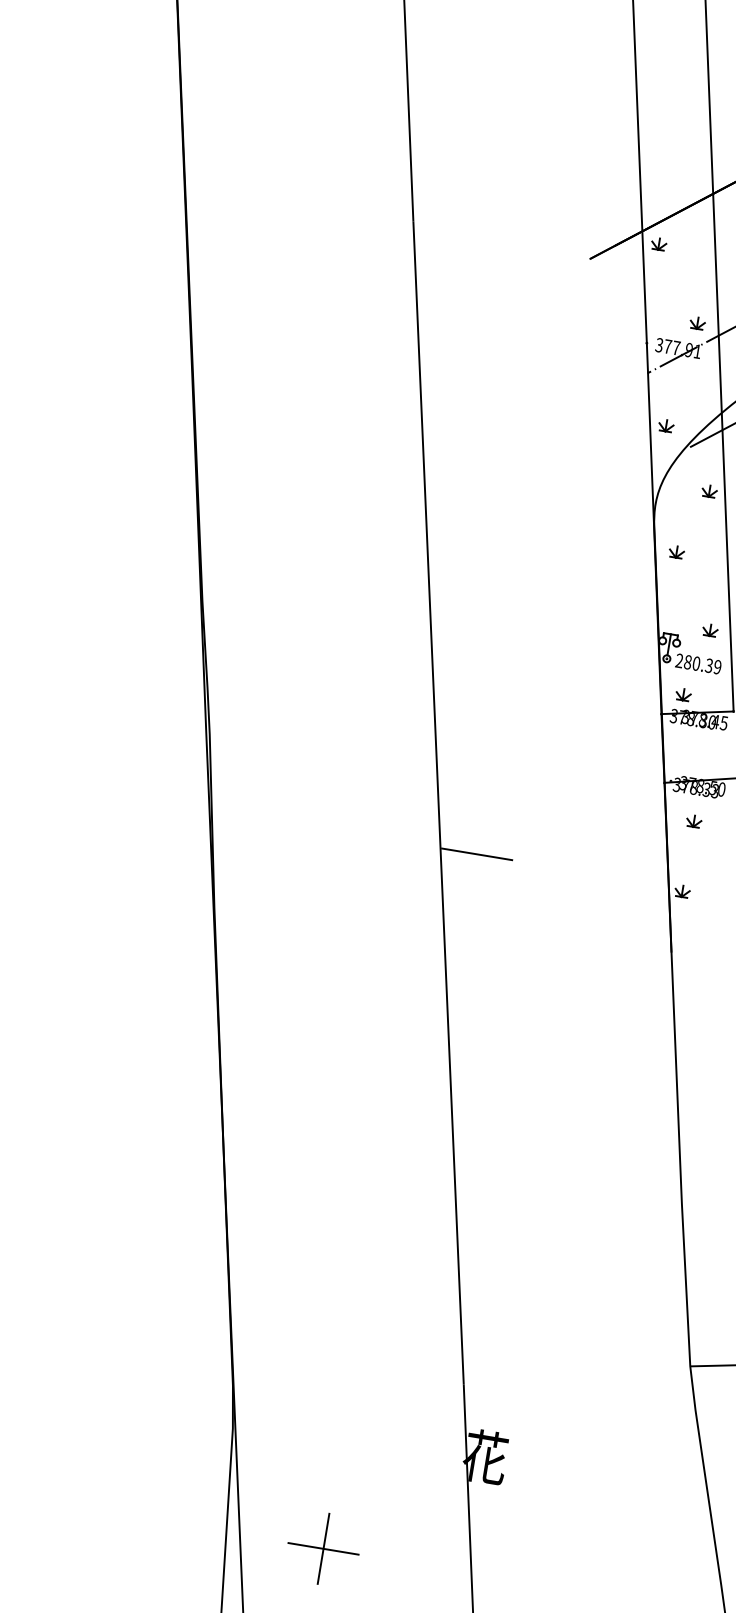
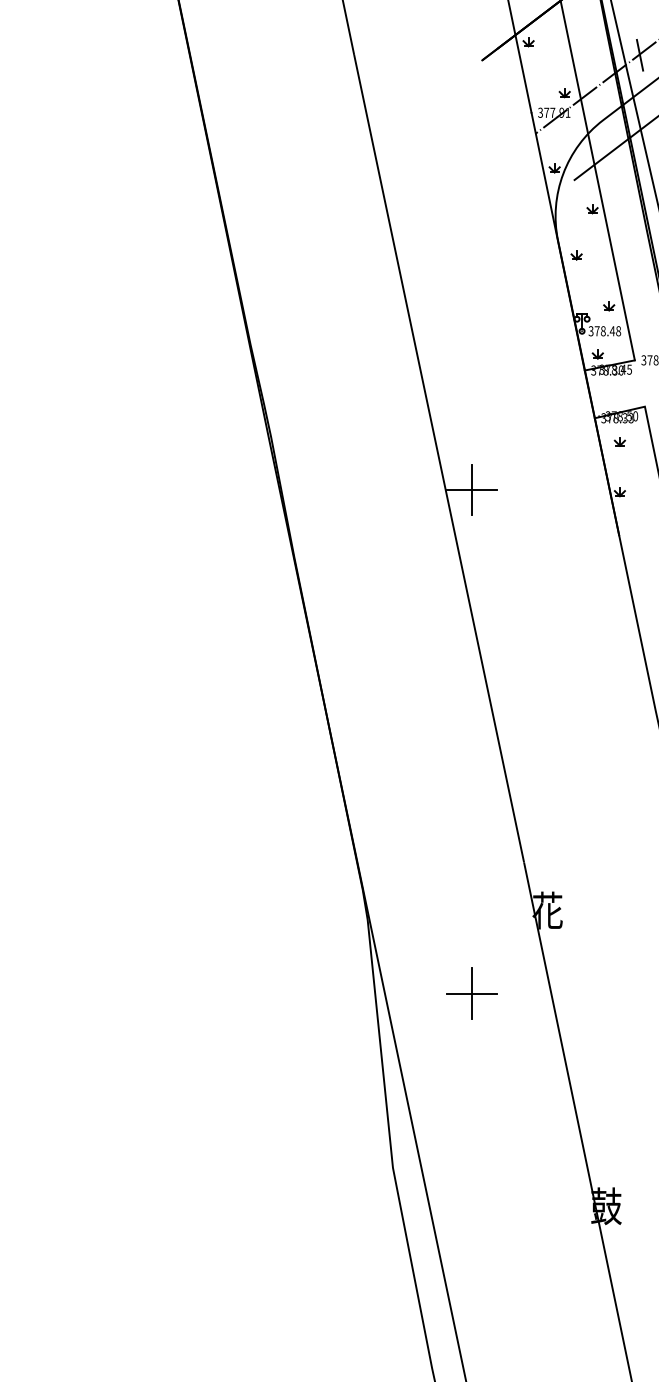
text: (698, 664) -> (604, 331), 280.39 -> 378.48
line: (477, 853) -> (472, 489), added
part: (322, 1548) -> (471, 993), moved

